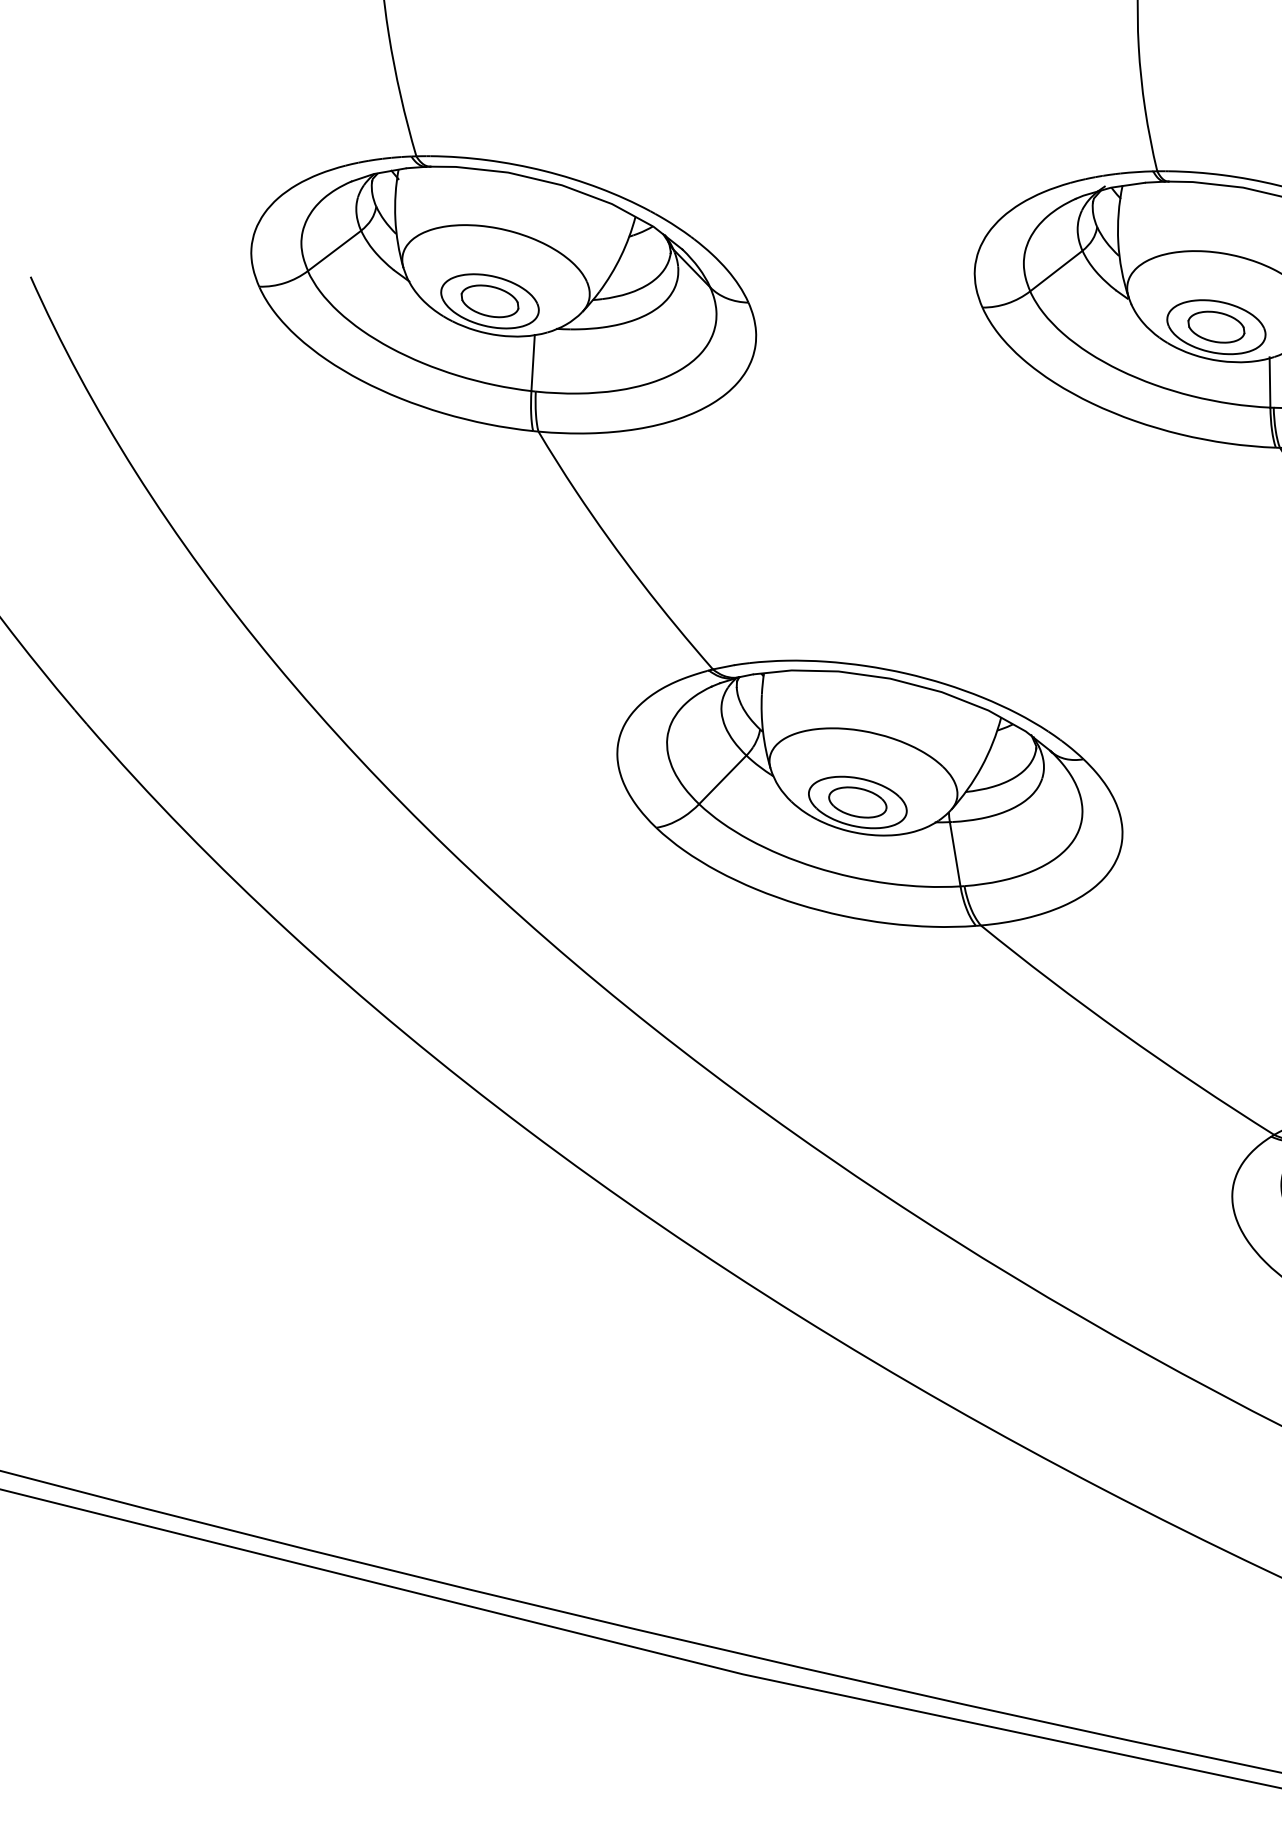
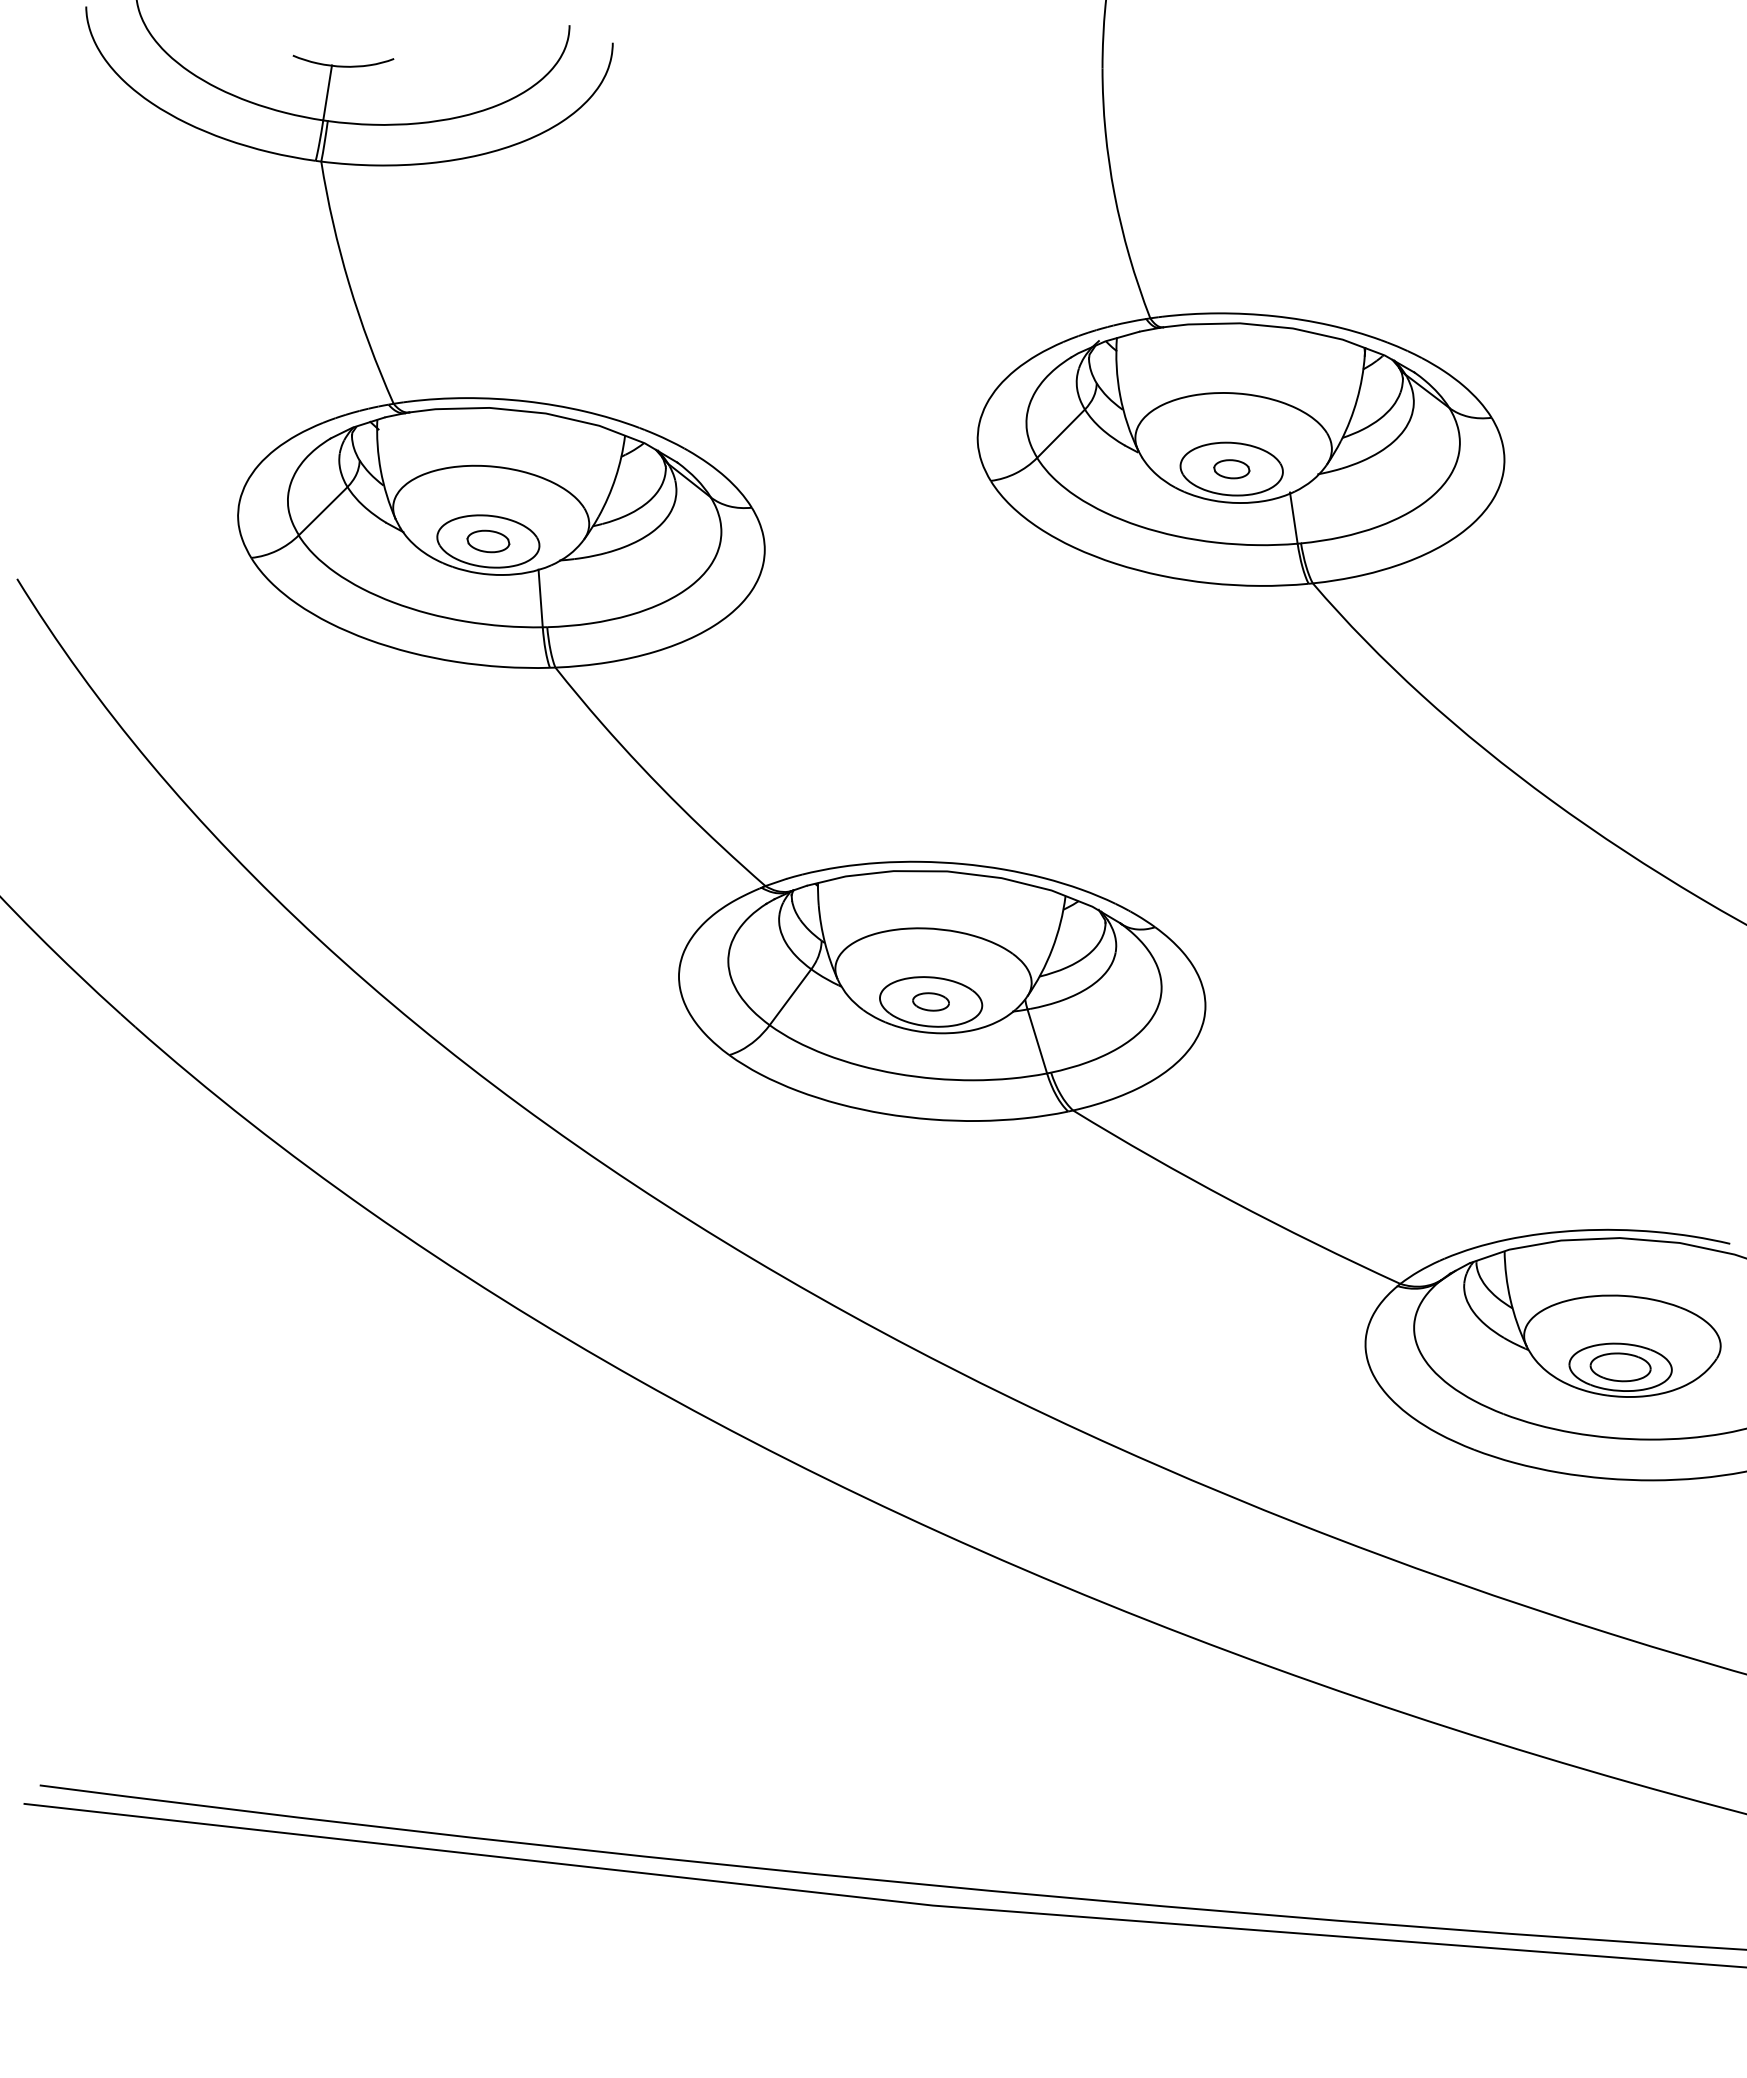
part: (490, 301) -> (488, 541), size x0.7
part: (1216, 327) -> (1231, 469), size x0.6
part: (857, 801) -> (930, 1001), size x0.6

